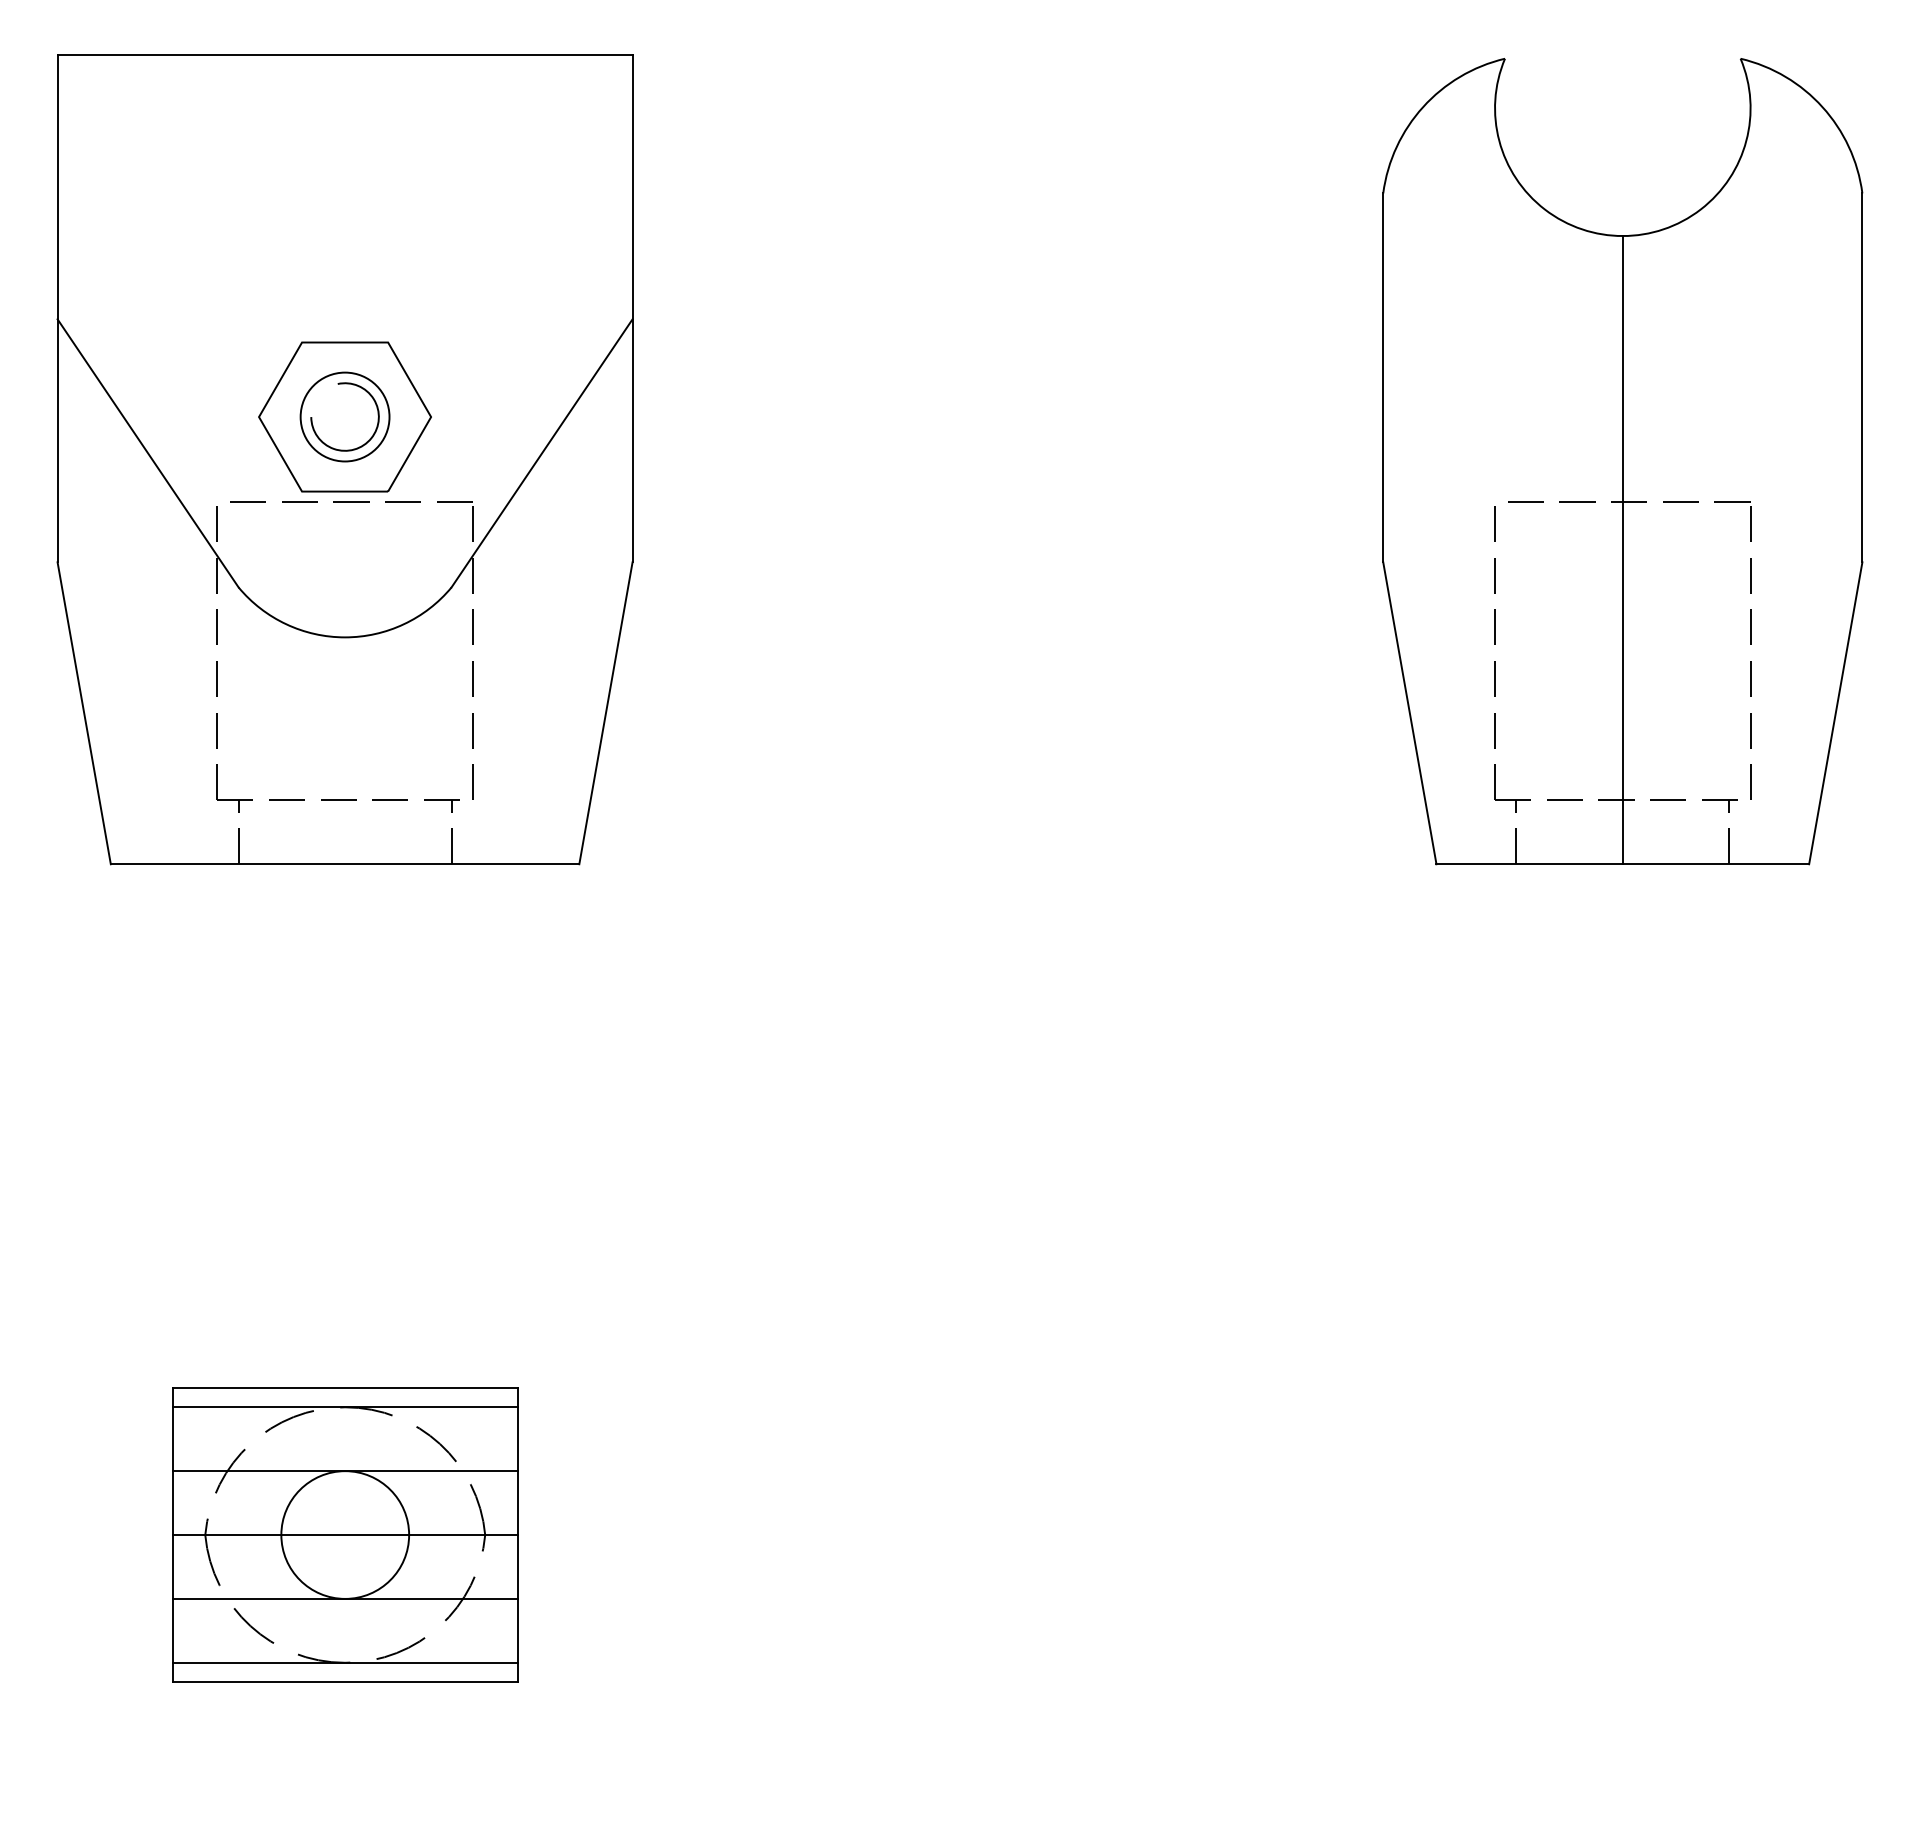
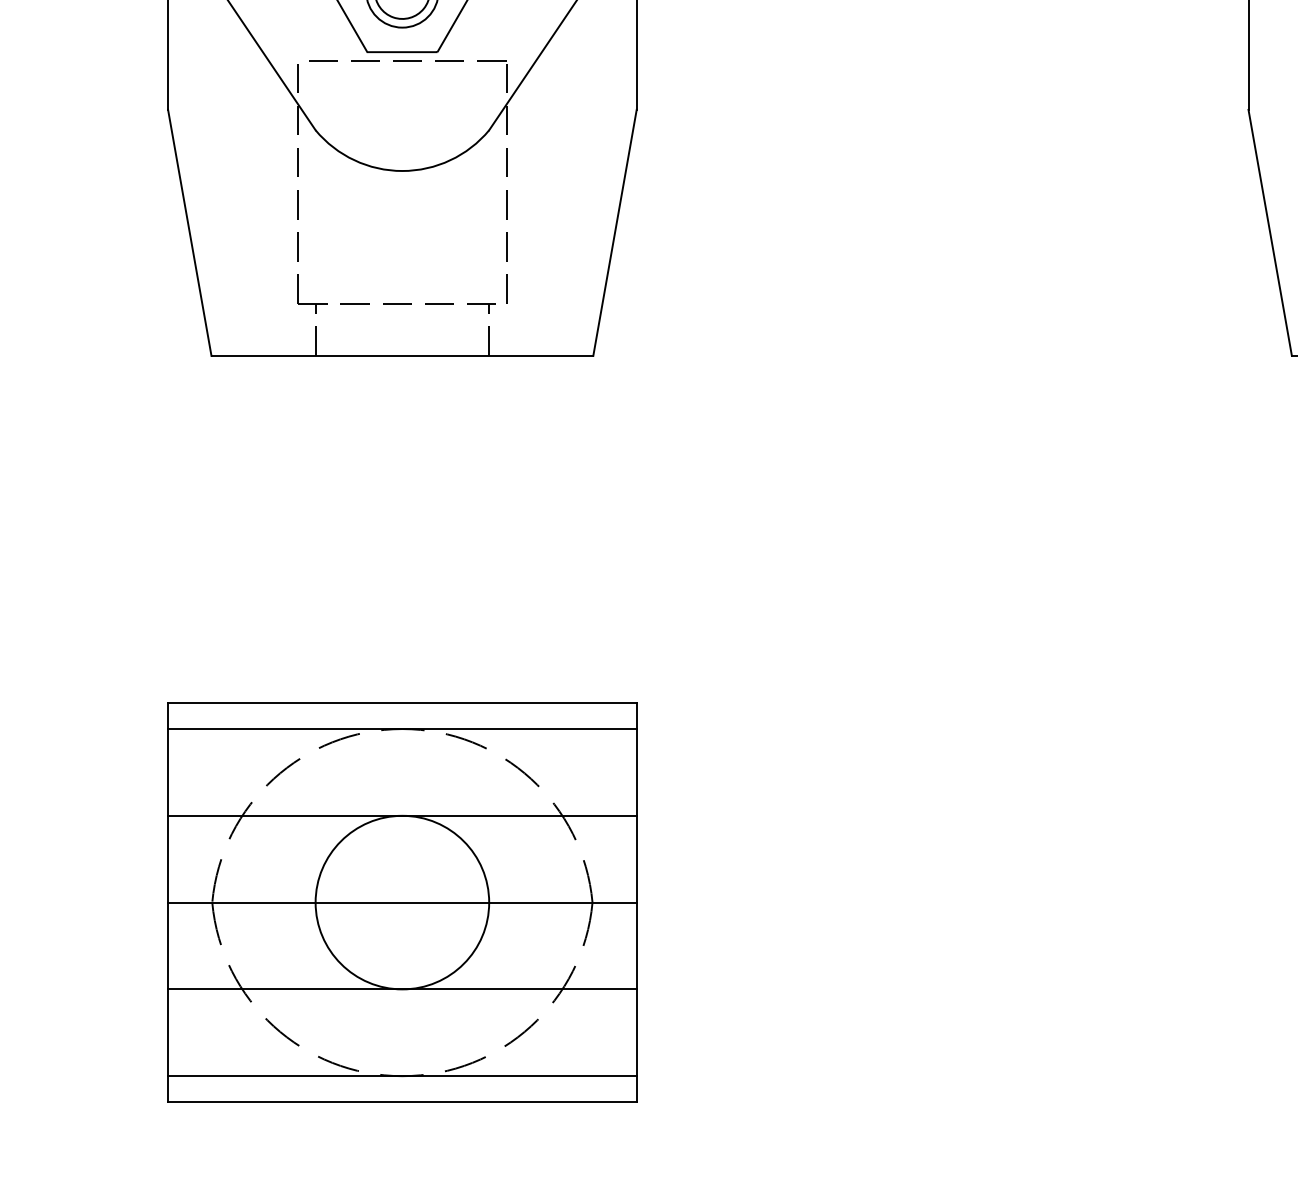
part: (345, 1534) -> (402, 902), size x1.67

